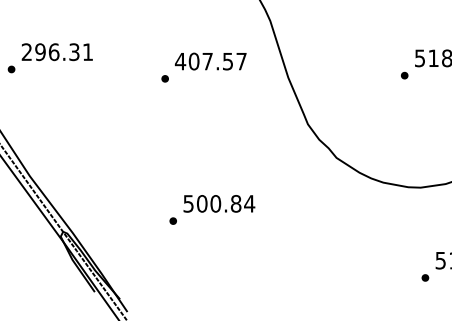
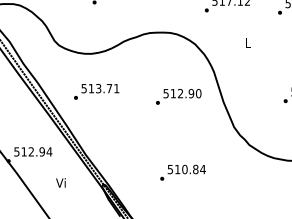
text: (50, 51) -> (96, 88), 296.31 -> 513.71
text: (211, 61) -> (182, 93), 407.57 -> 512.90
text: (201, 203) -> (177, 169), 500.84 -> 510.84

